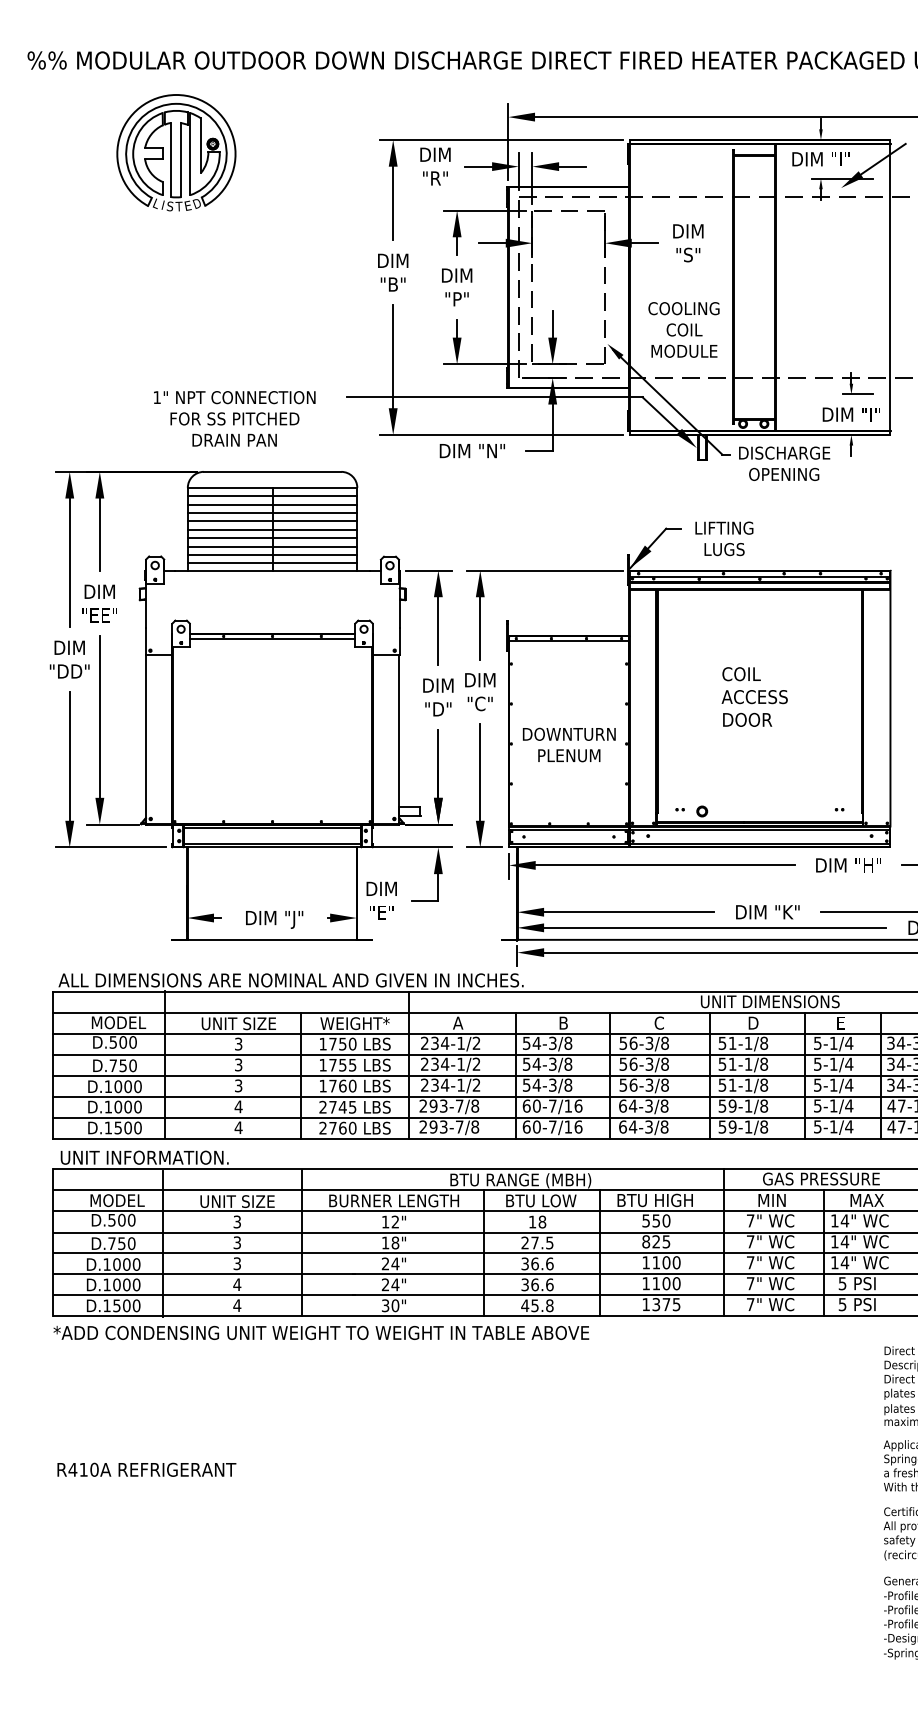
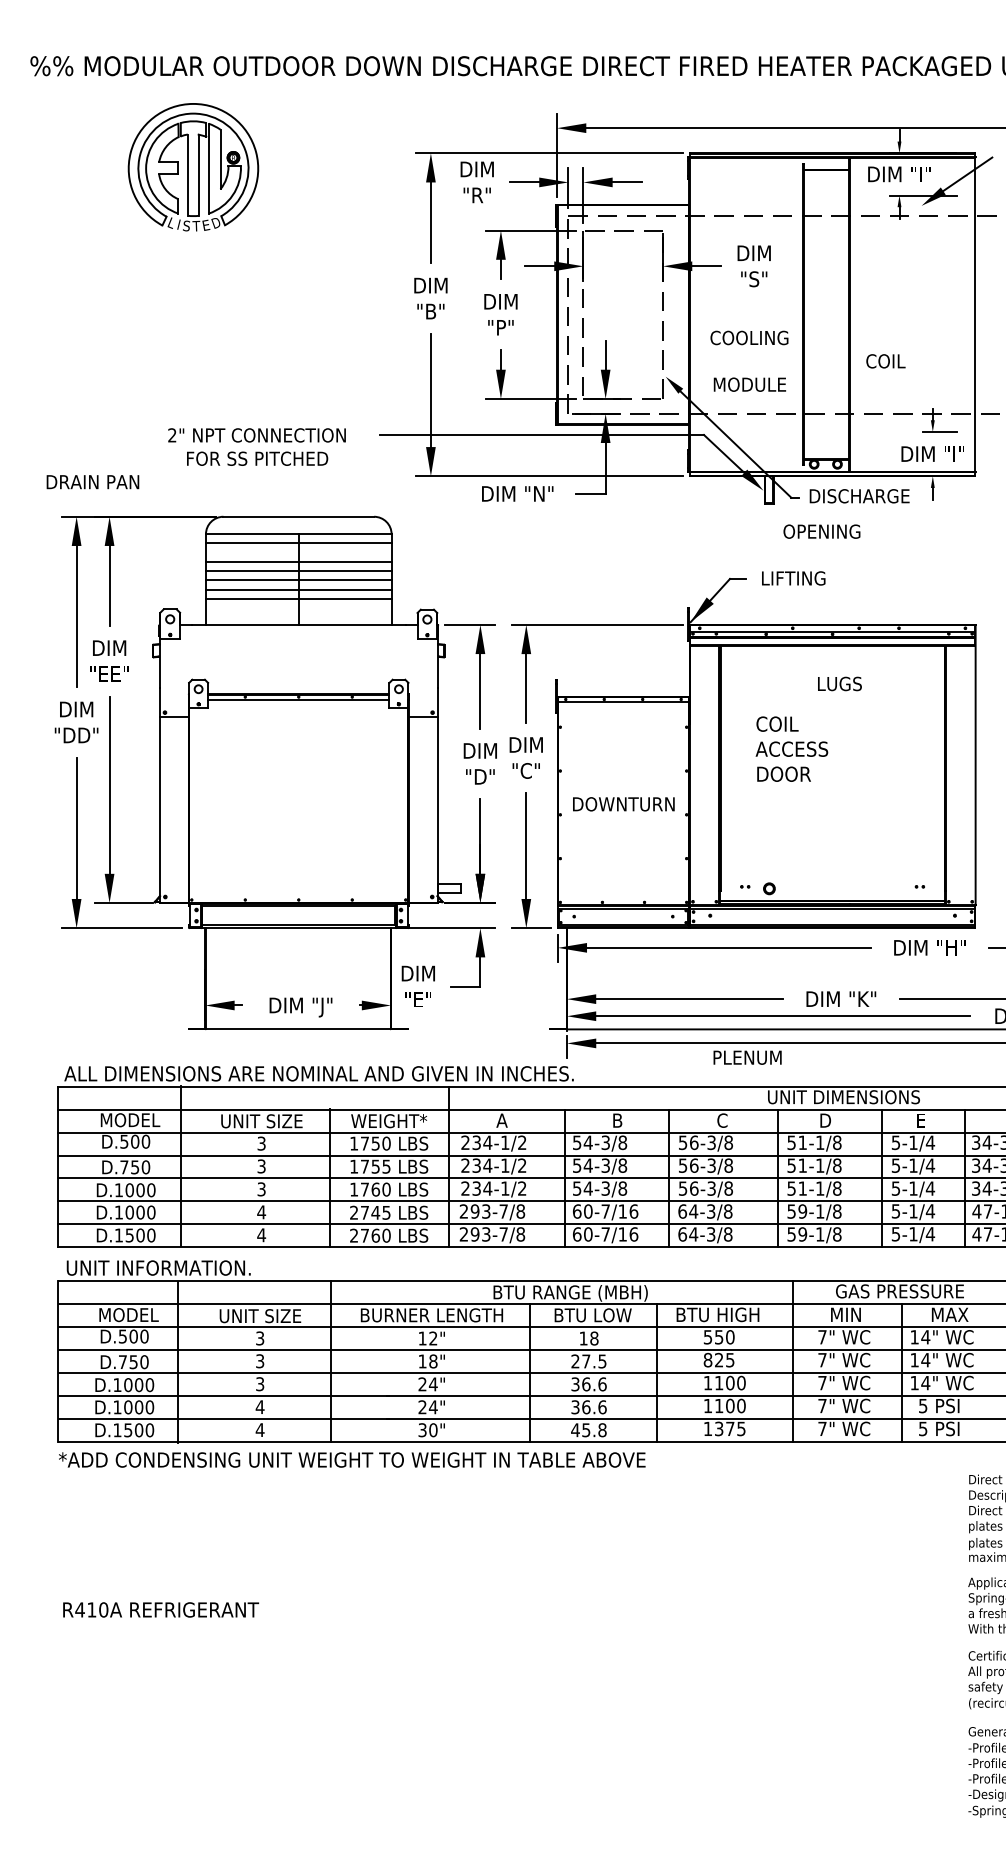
text: (684, 329) -> (885, 360), moved
text: (156, 397) -> (171, 435), 1" -> 2"
text: (234, 439) -> (92, 481), moved
text: (784, 473) -> (822, 530), moved
line: (272, 504) -> (298, 552), removed
text: (724, 549) -> (839, 683), moved
line: (272, 555) -> (298, 608), removed
line: (272, 563) -> (298, 617), removed
text: (754, 696) -> (791, 748), moved
text: (569, 755) -> (747, 1057), moved

